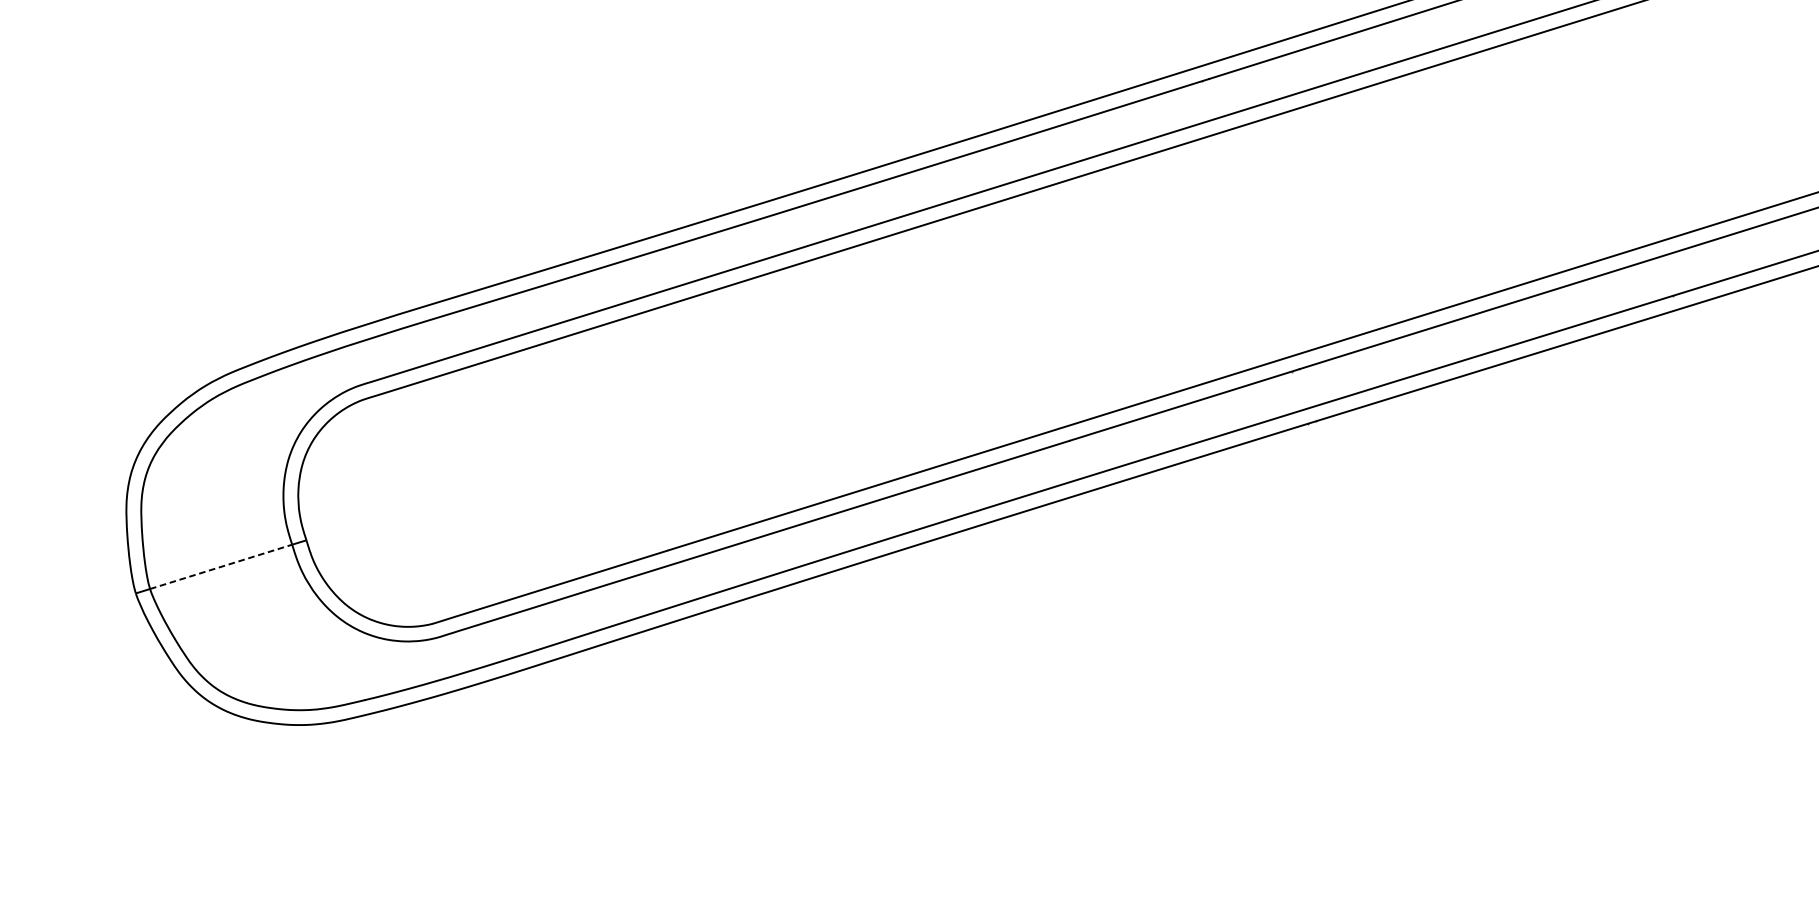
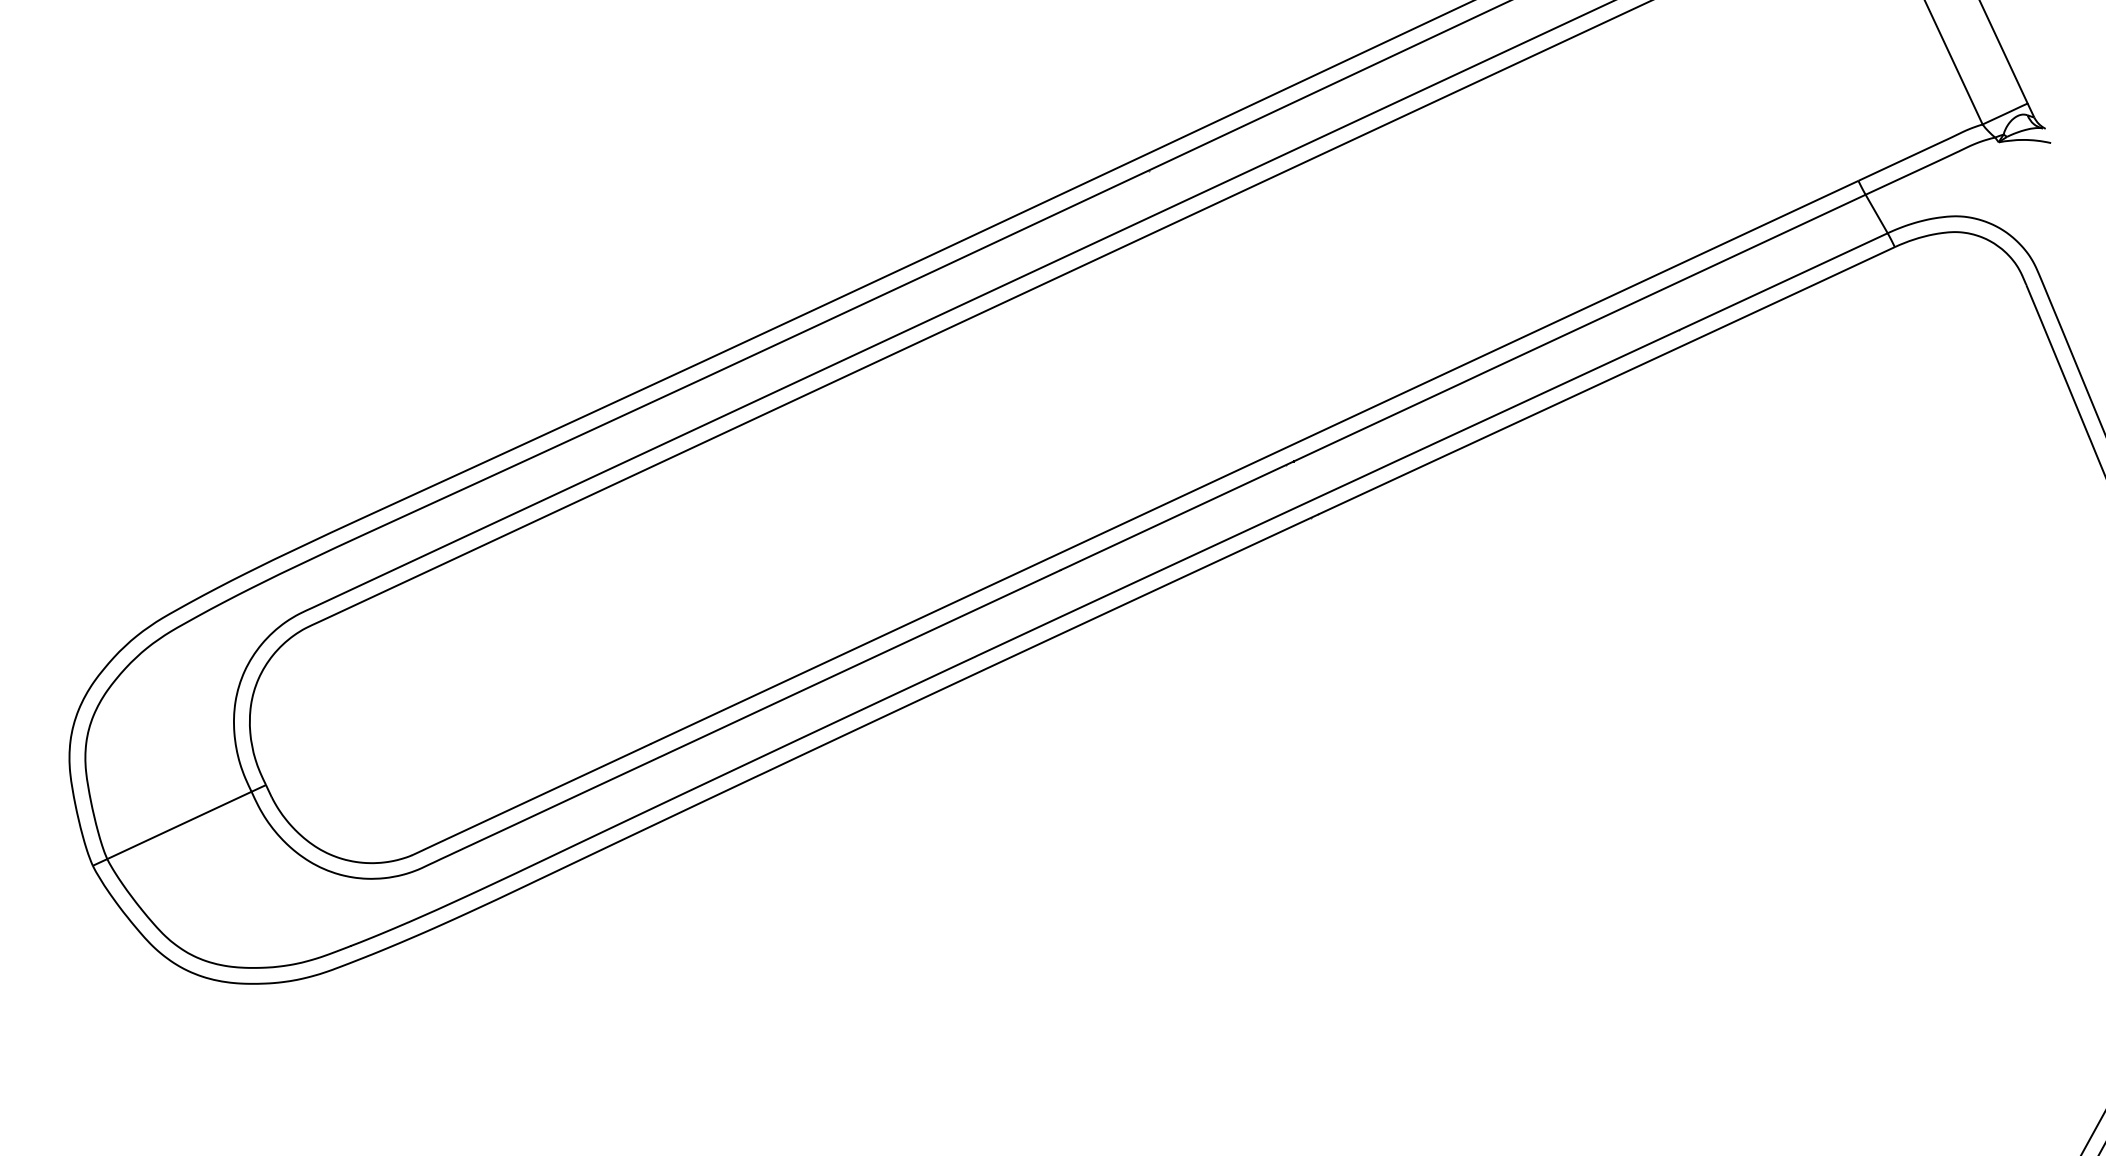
line: (221, 566) -> (179, 825), dashed -> solid

